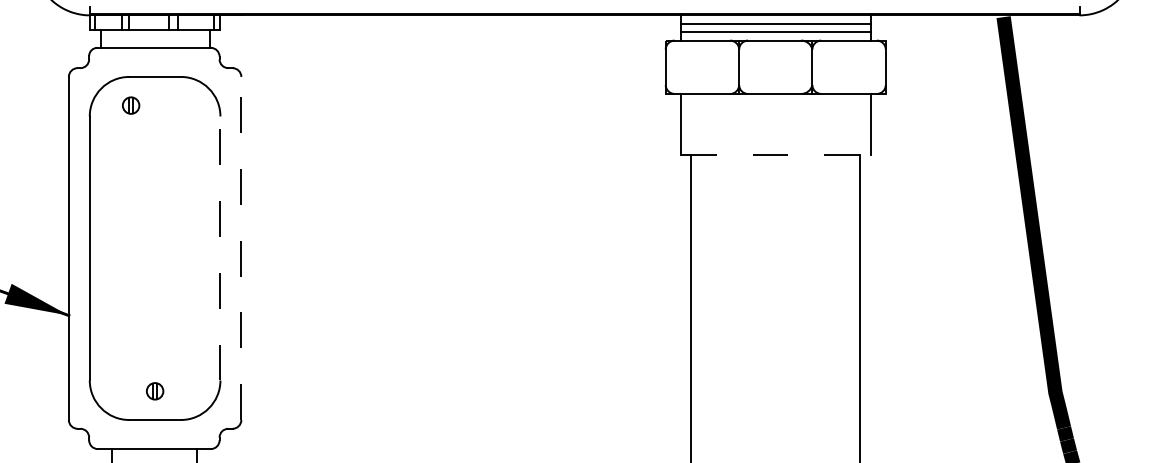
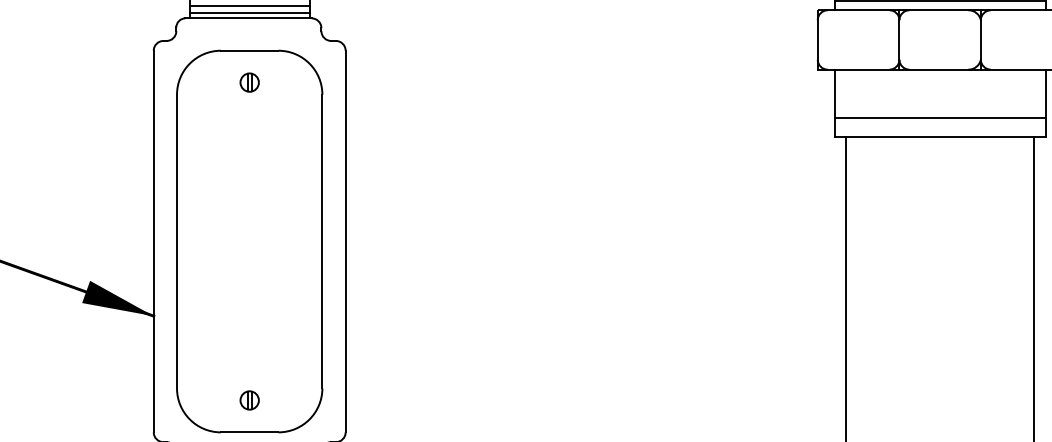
line: (155, 36) -> (250, 5), added
line: (155, 43) -> (250, 13), added
part: (131, 105) -> (250, 82), moved
line: (775, 137) -> (939, 118), added
line: (775, 154) -> (939, 137), dashed -> solid
line: (220, 247) -> (322, 240), dashed -> solid
line: (241, 248) -> (345, 241), dashed -> solid

